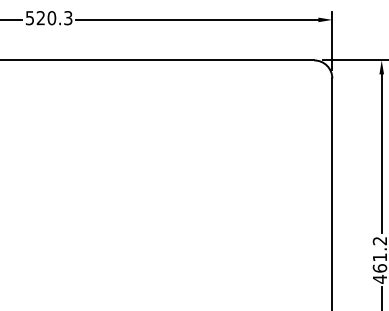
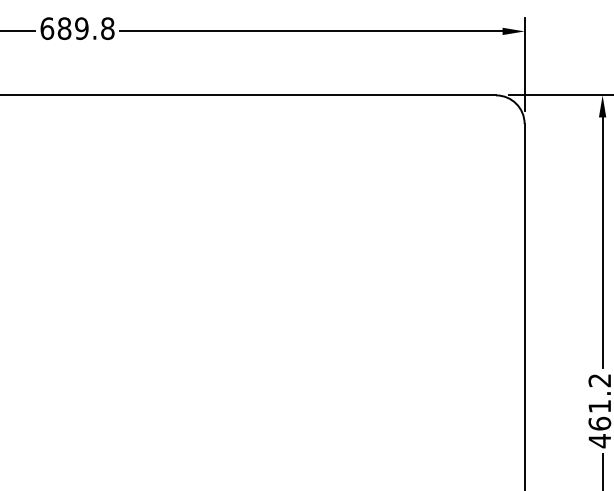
text: (48, 18) -> (76, 29), 520.3 -> 689.8

